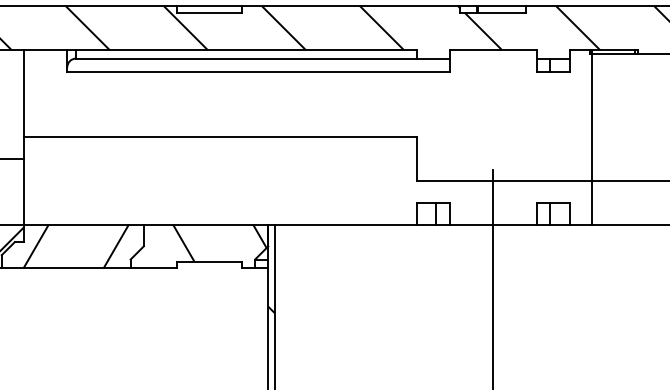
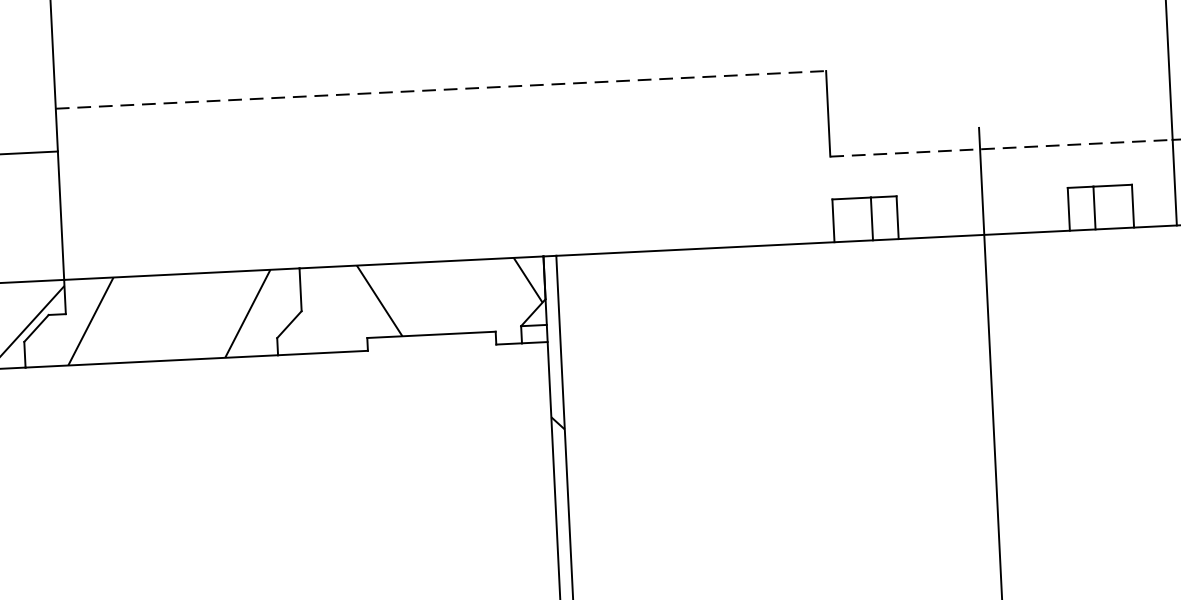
line: (220, 137) -> (441, 90), solid -> dashed
line: (504, 180) -> (1002, 147), solid -> dashed

